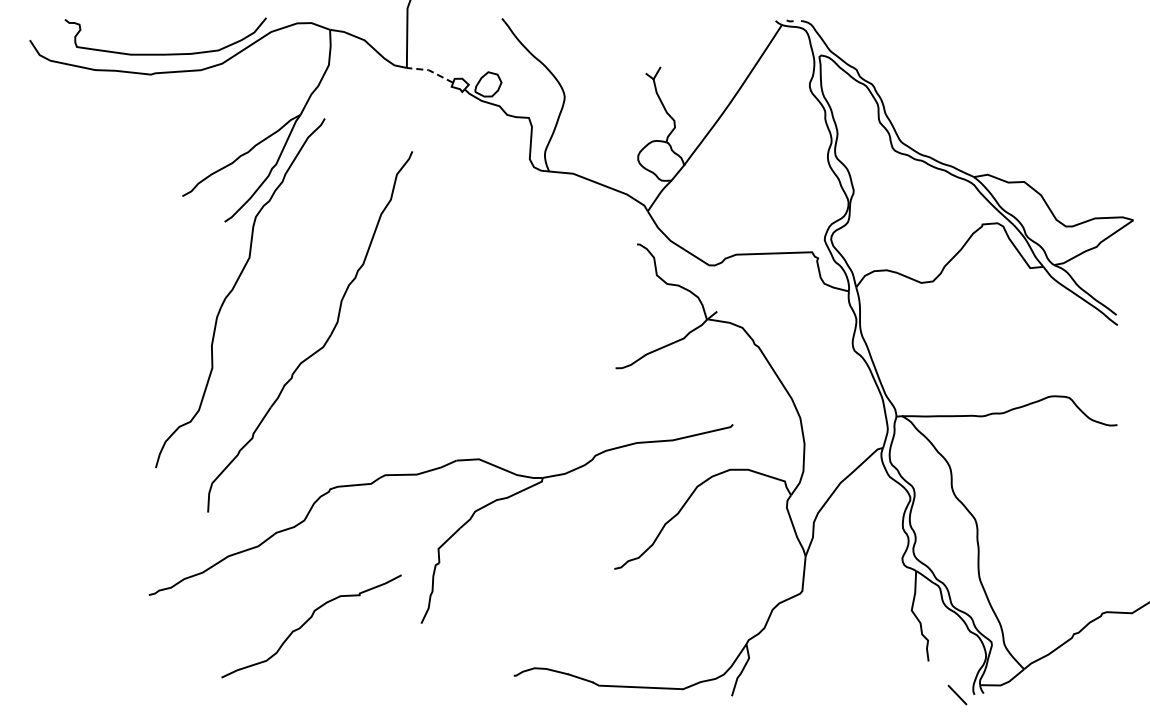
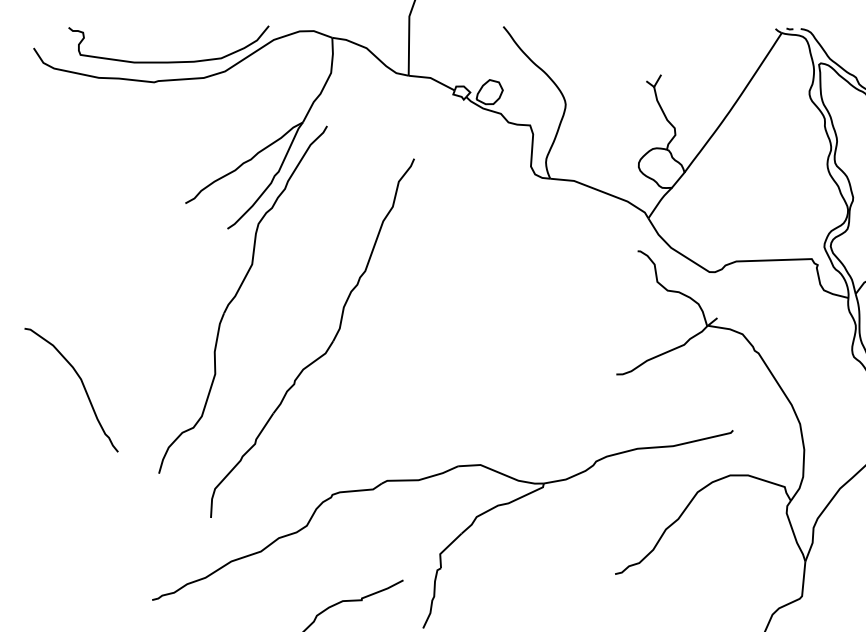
line: (430, 71) -> (432, 79), dashed -> solid
curve: (78, 378) -> (82, 384), added

